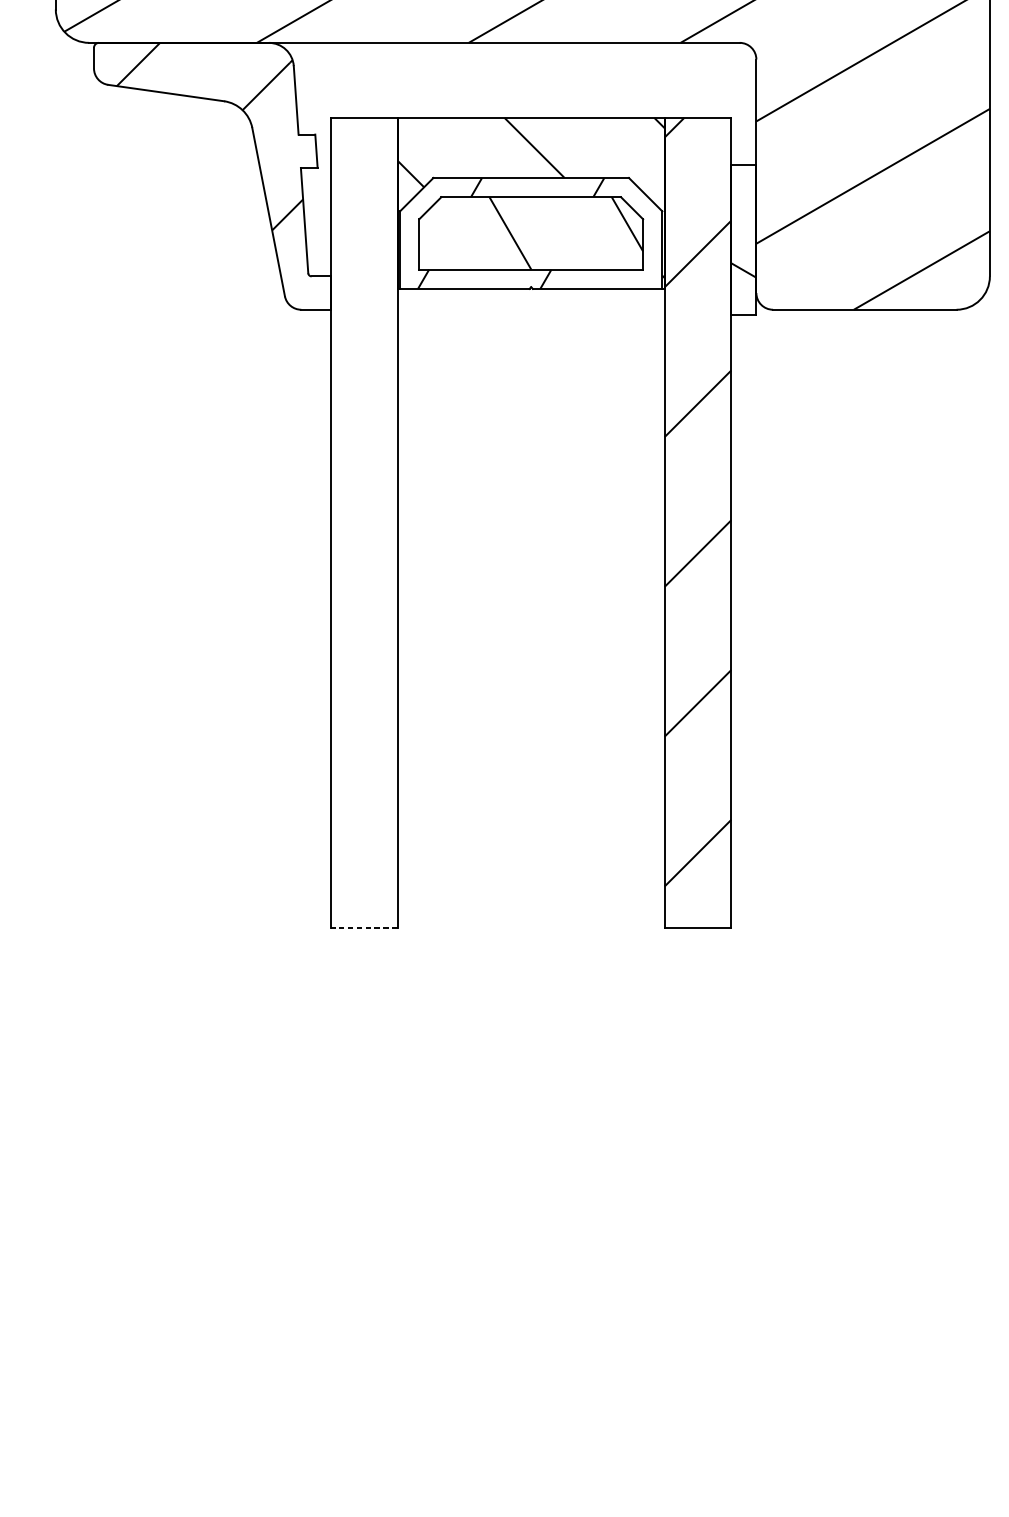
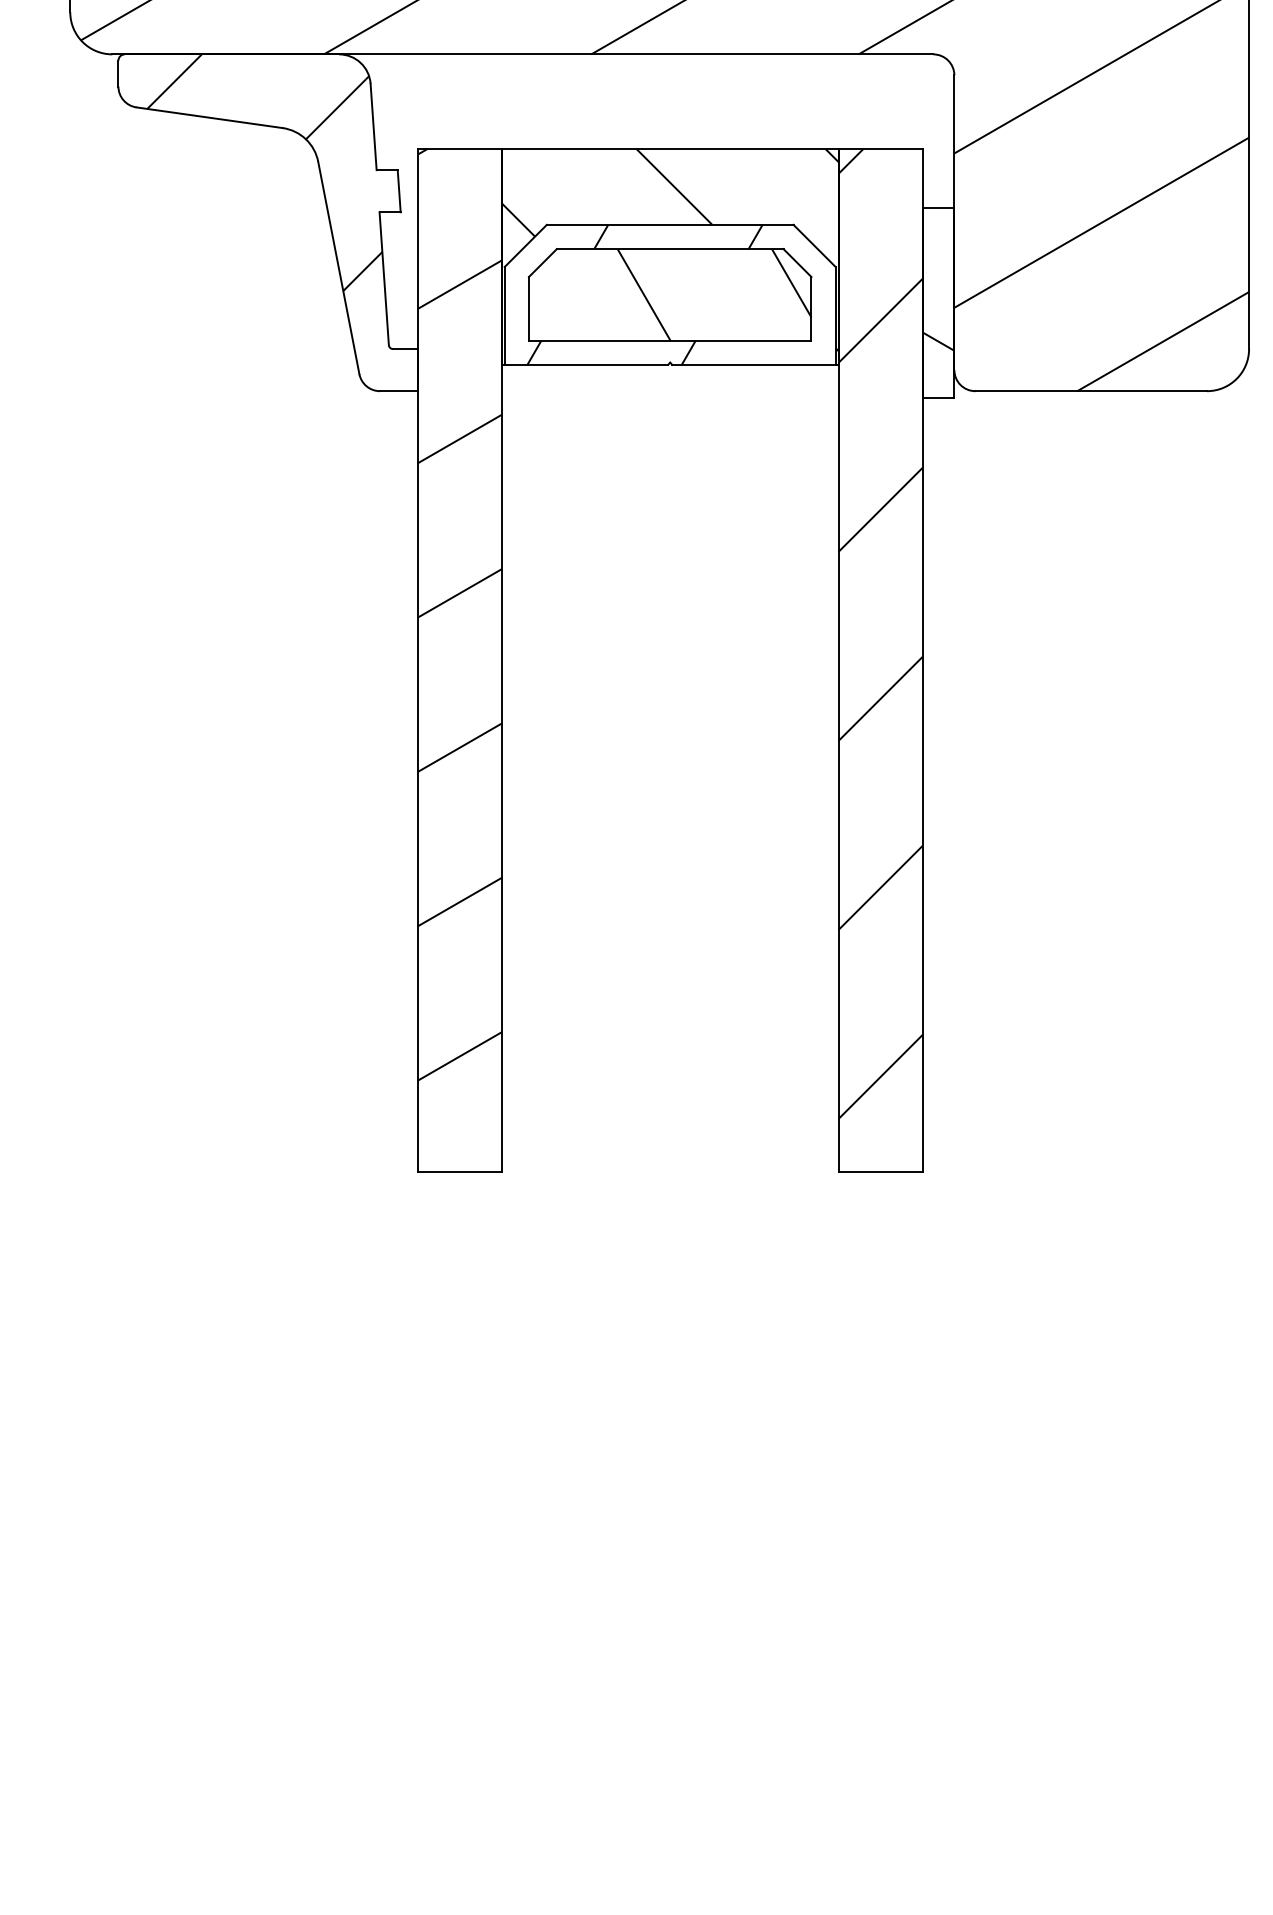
hatch: (364, 486) -> (459, 614), added
line: (364, 928) -> (459, 1171), dashed -> solid

